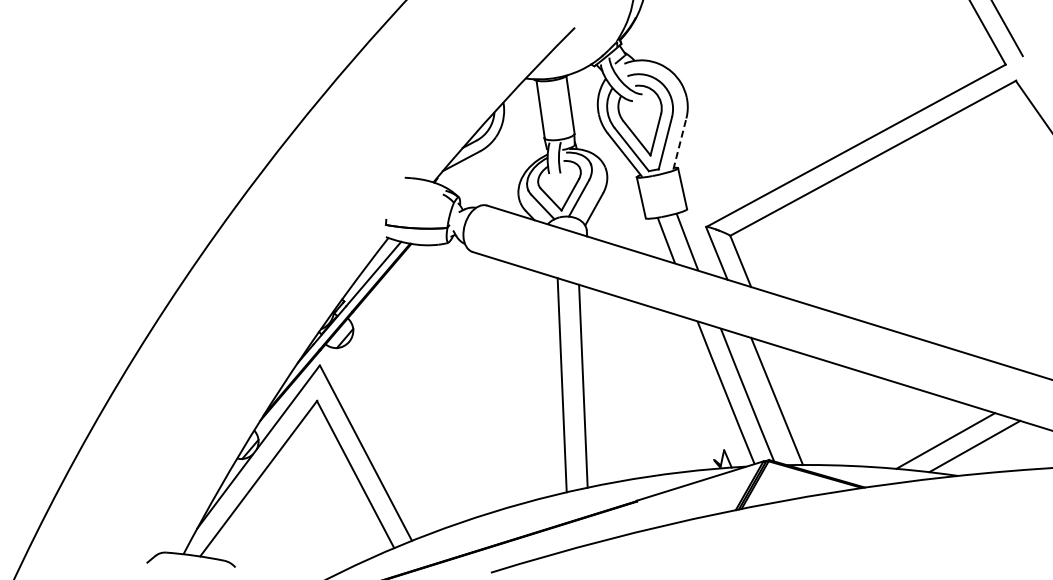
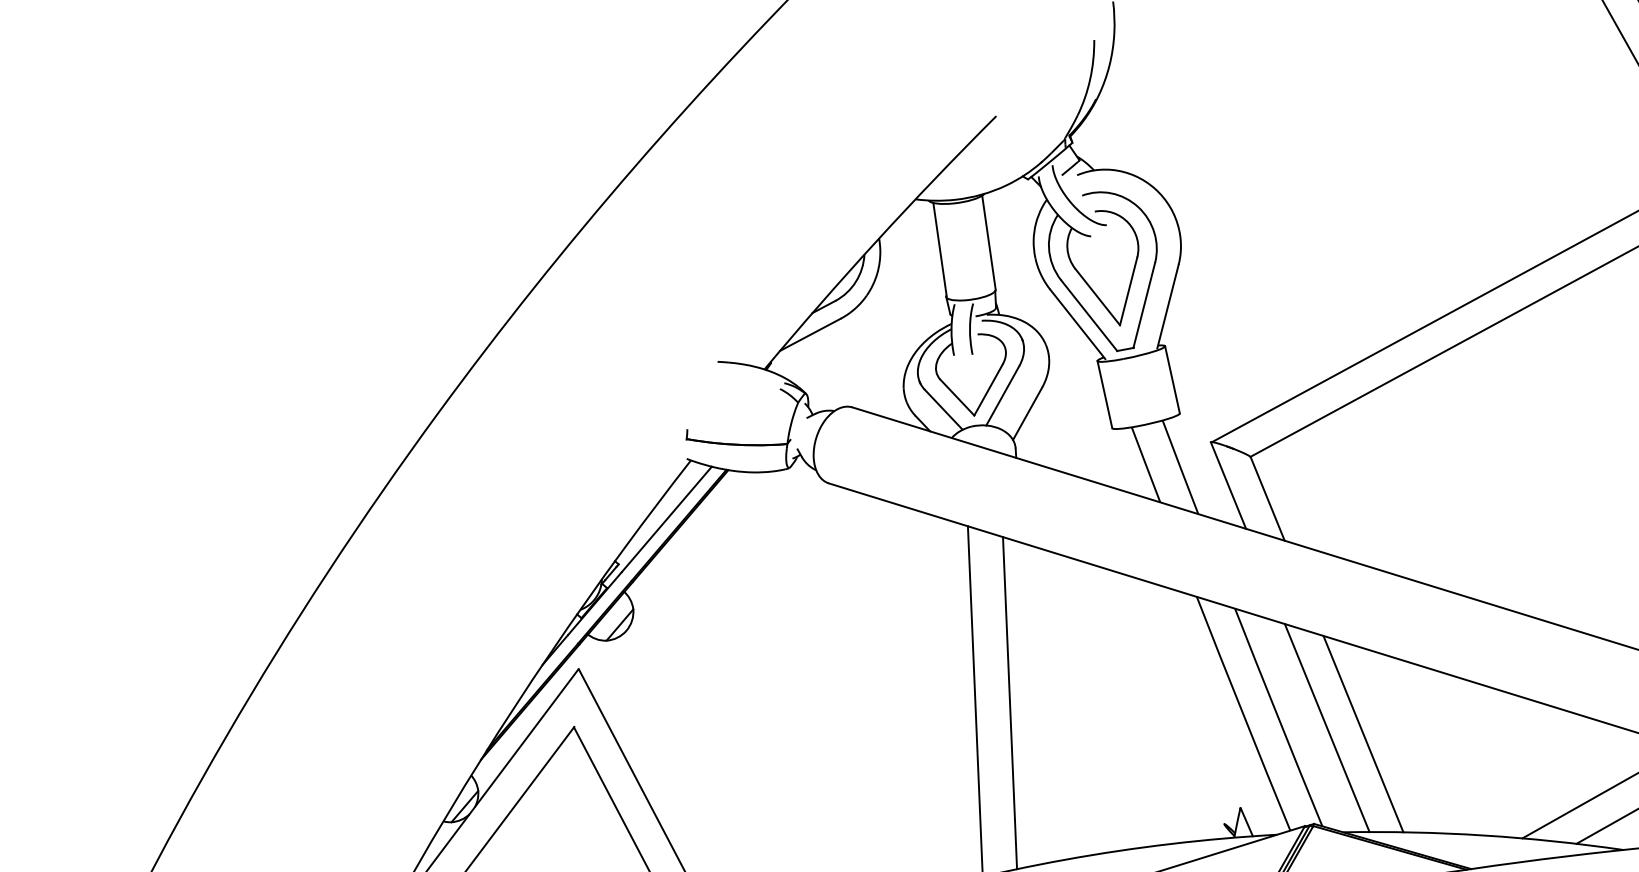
line: (680, 143) -> (1169, 305), dashed -> solid
line: (798, 405) -> (1362, 734), added

